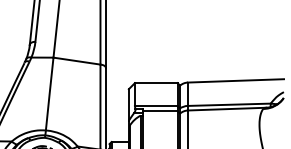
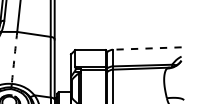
line: (235, 80) -> (147, 48), solid -> dashed
arc: (49, 94) -> (14, 58), solid -> dashed

